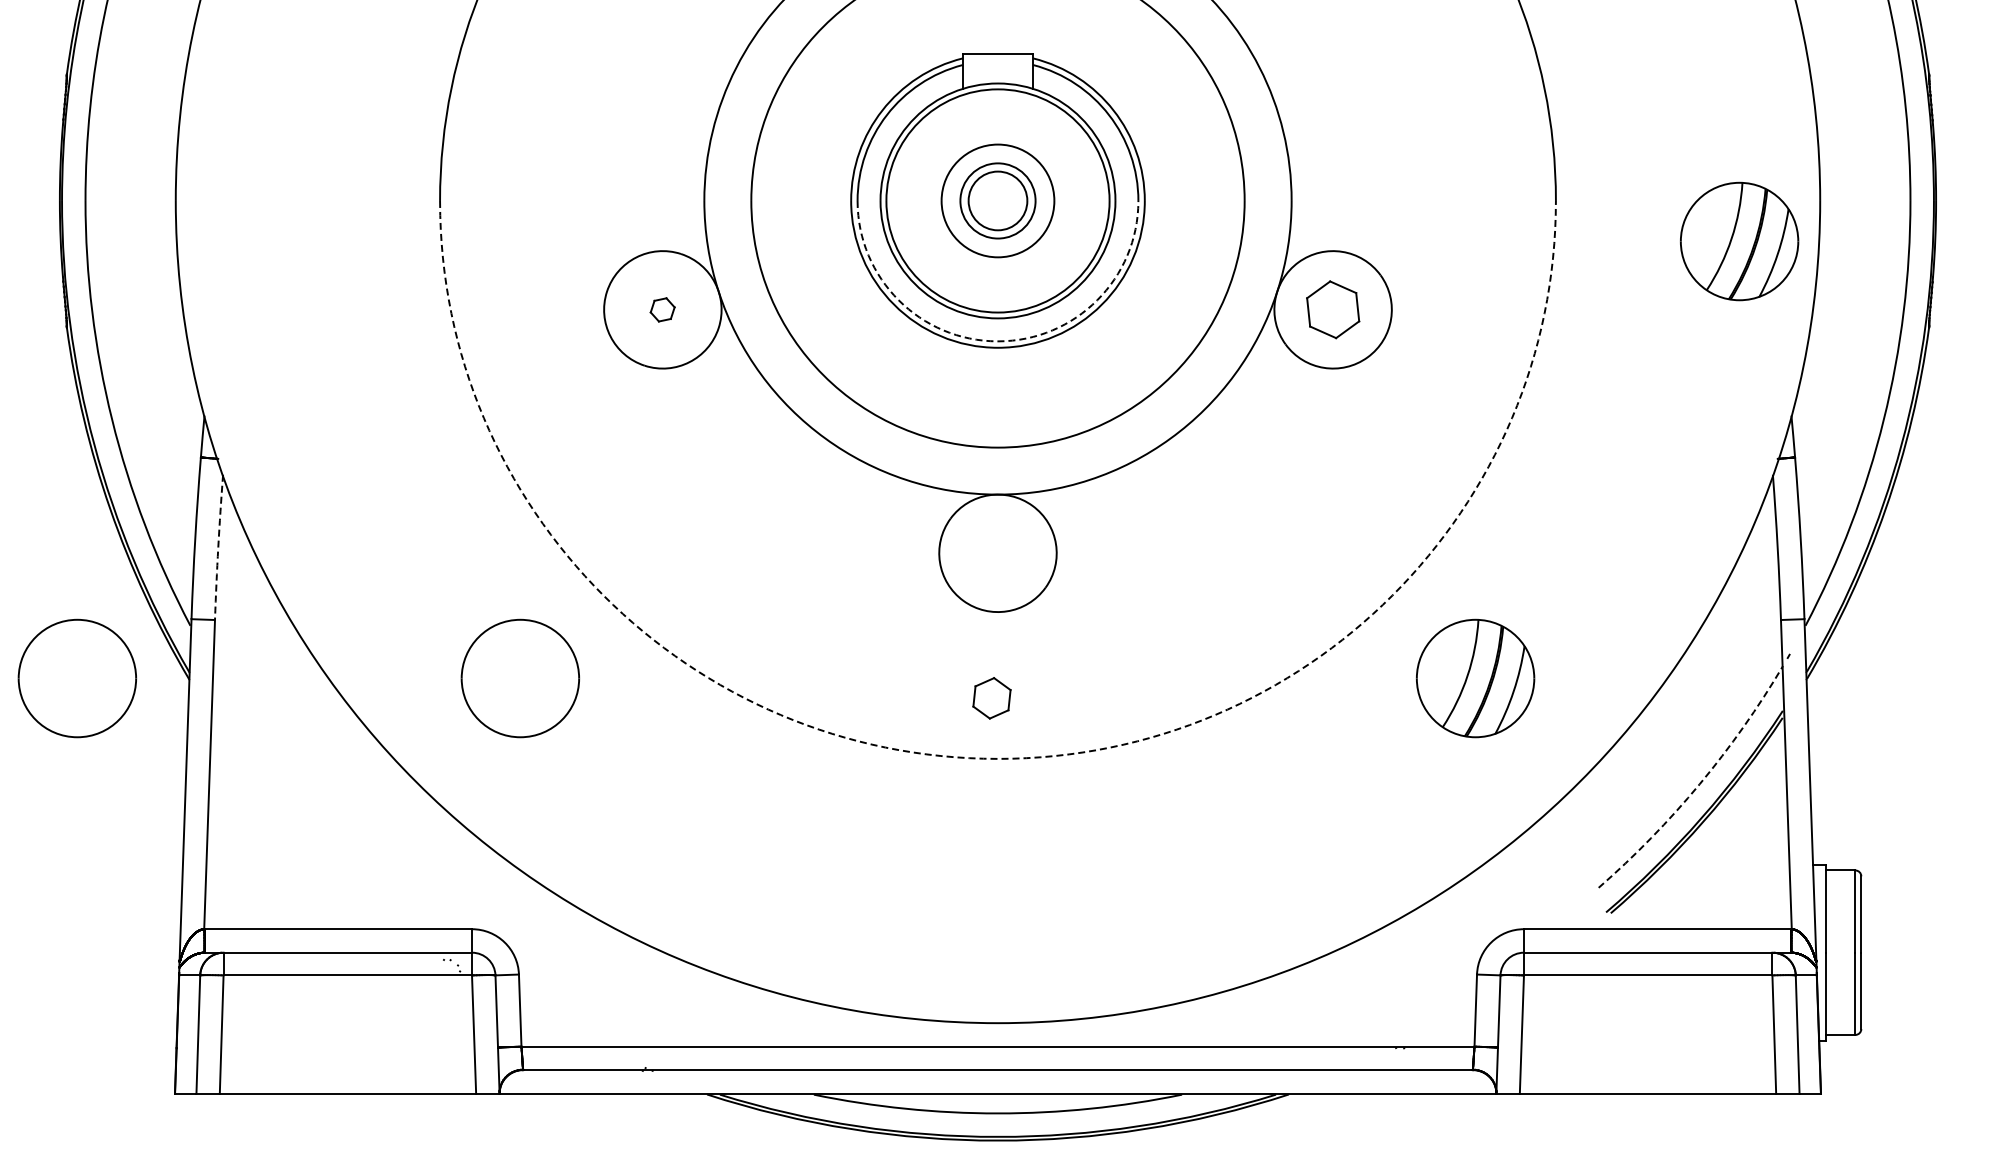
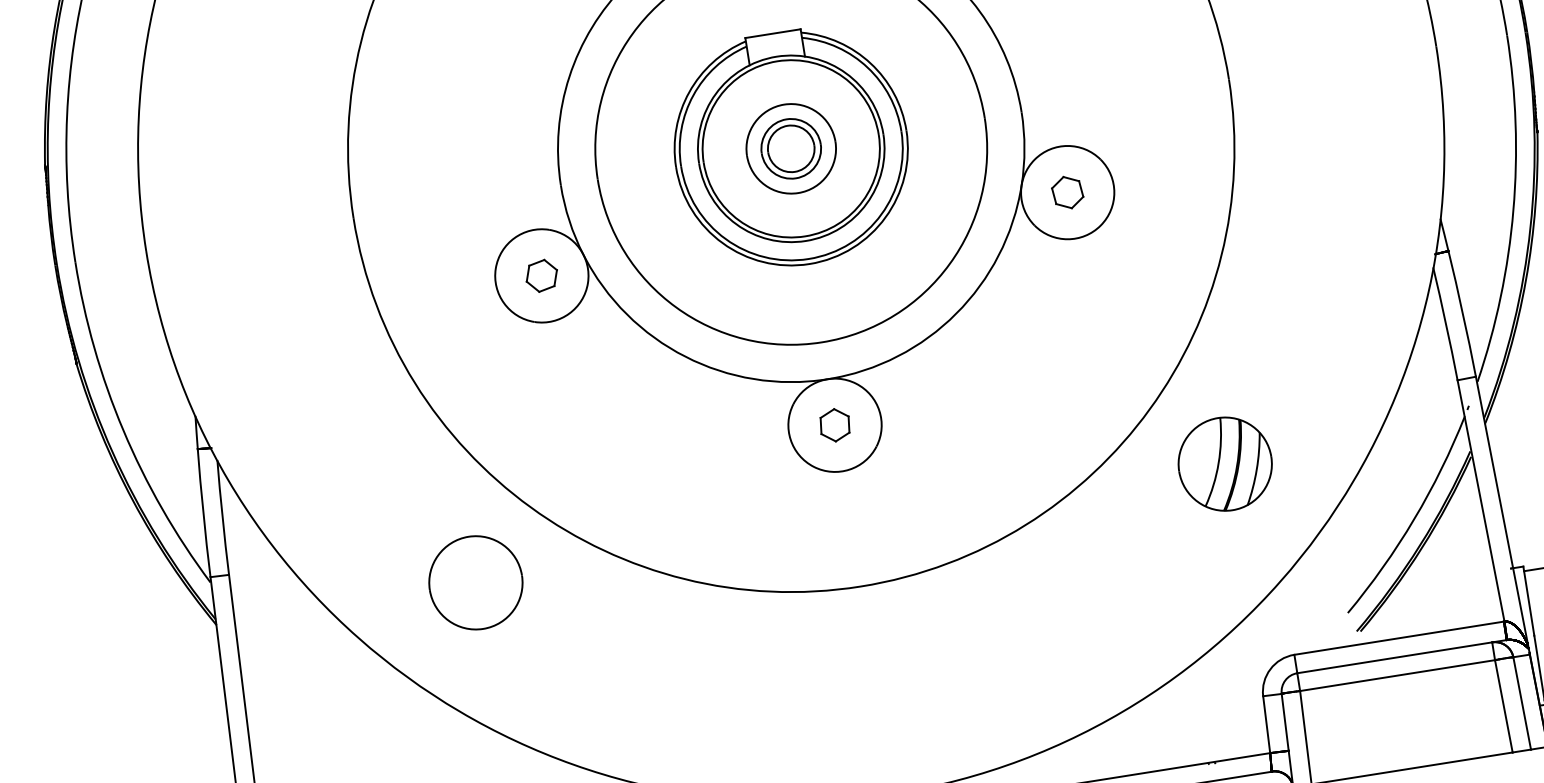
part: (1739, 241) -> (1378, 88), removed
part: (662, 309) -> (541, 275), size x1.67
part: (1332, 309) -> (1067, 192), size x0.71
arc: (998, 341) -> (809, 259), dashed -> solid
arc: (218, 547) -> (222, 517), dashed -> solid
part: (76, 678) -> (127, 637), removed
part: (991, 698) -> (834, 425), moved
arc: (998, 758) -> (860, 586), dashed -> solid
arc: (1699, 784) -> (1414, 519), dashed -> solid

